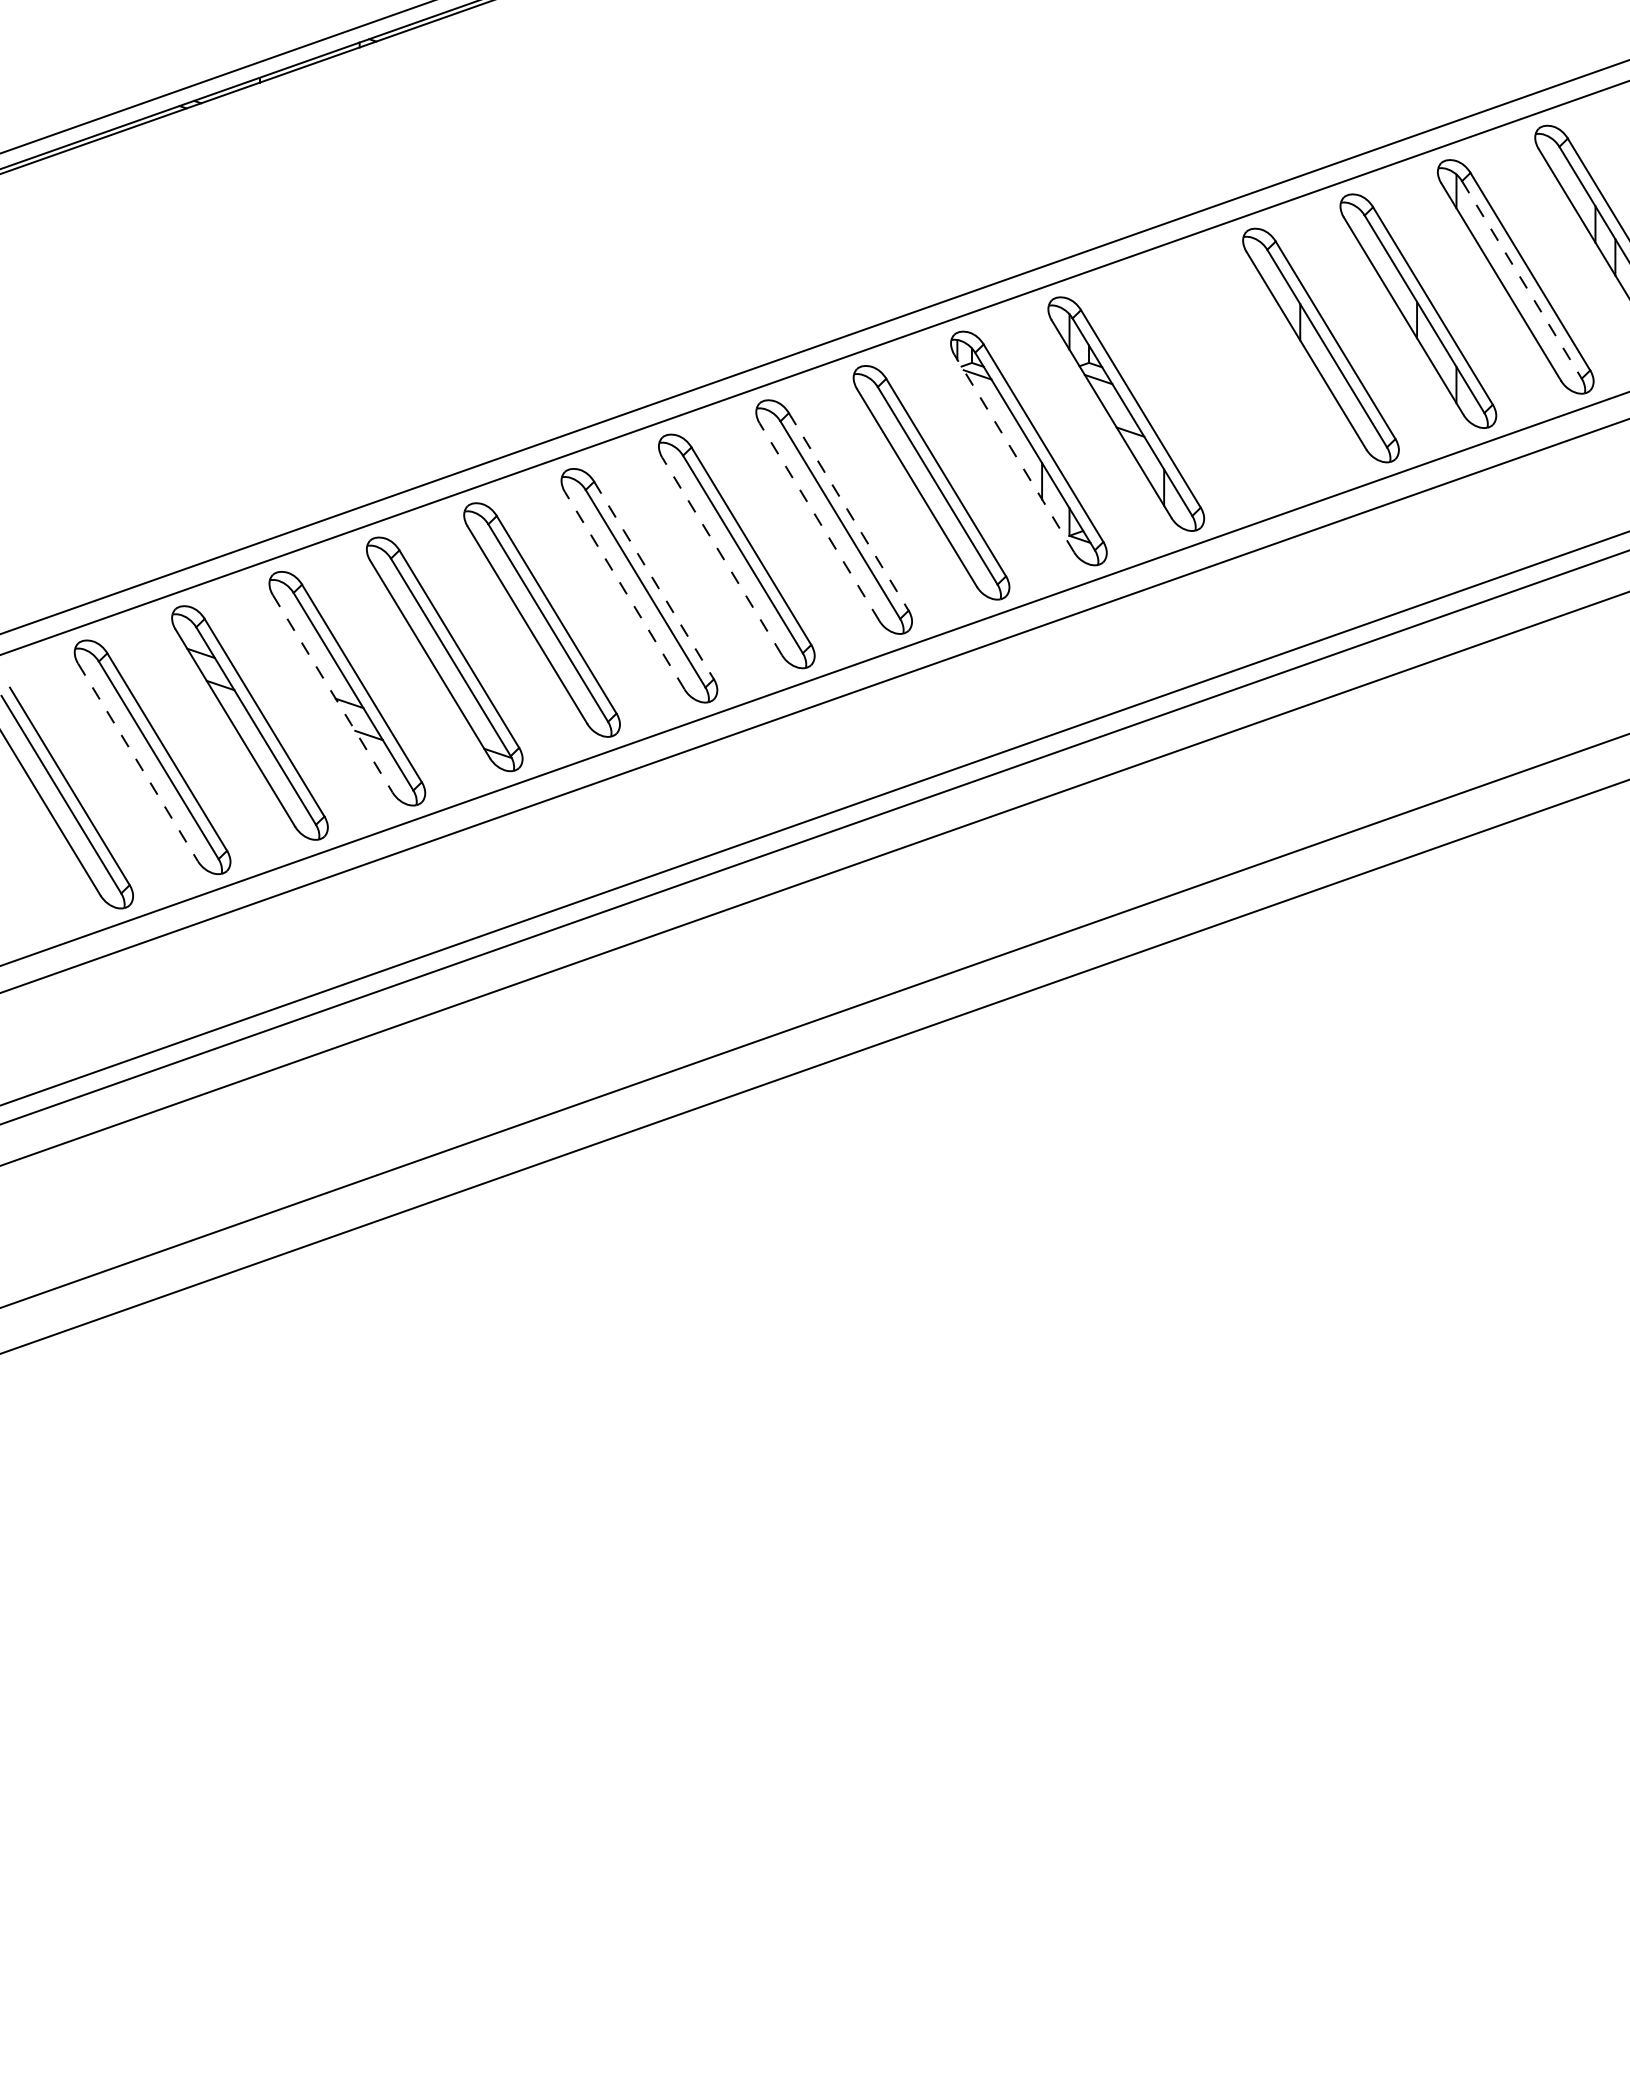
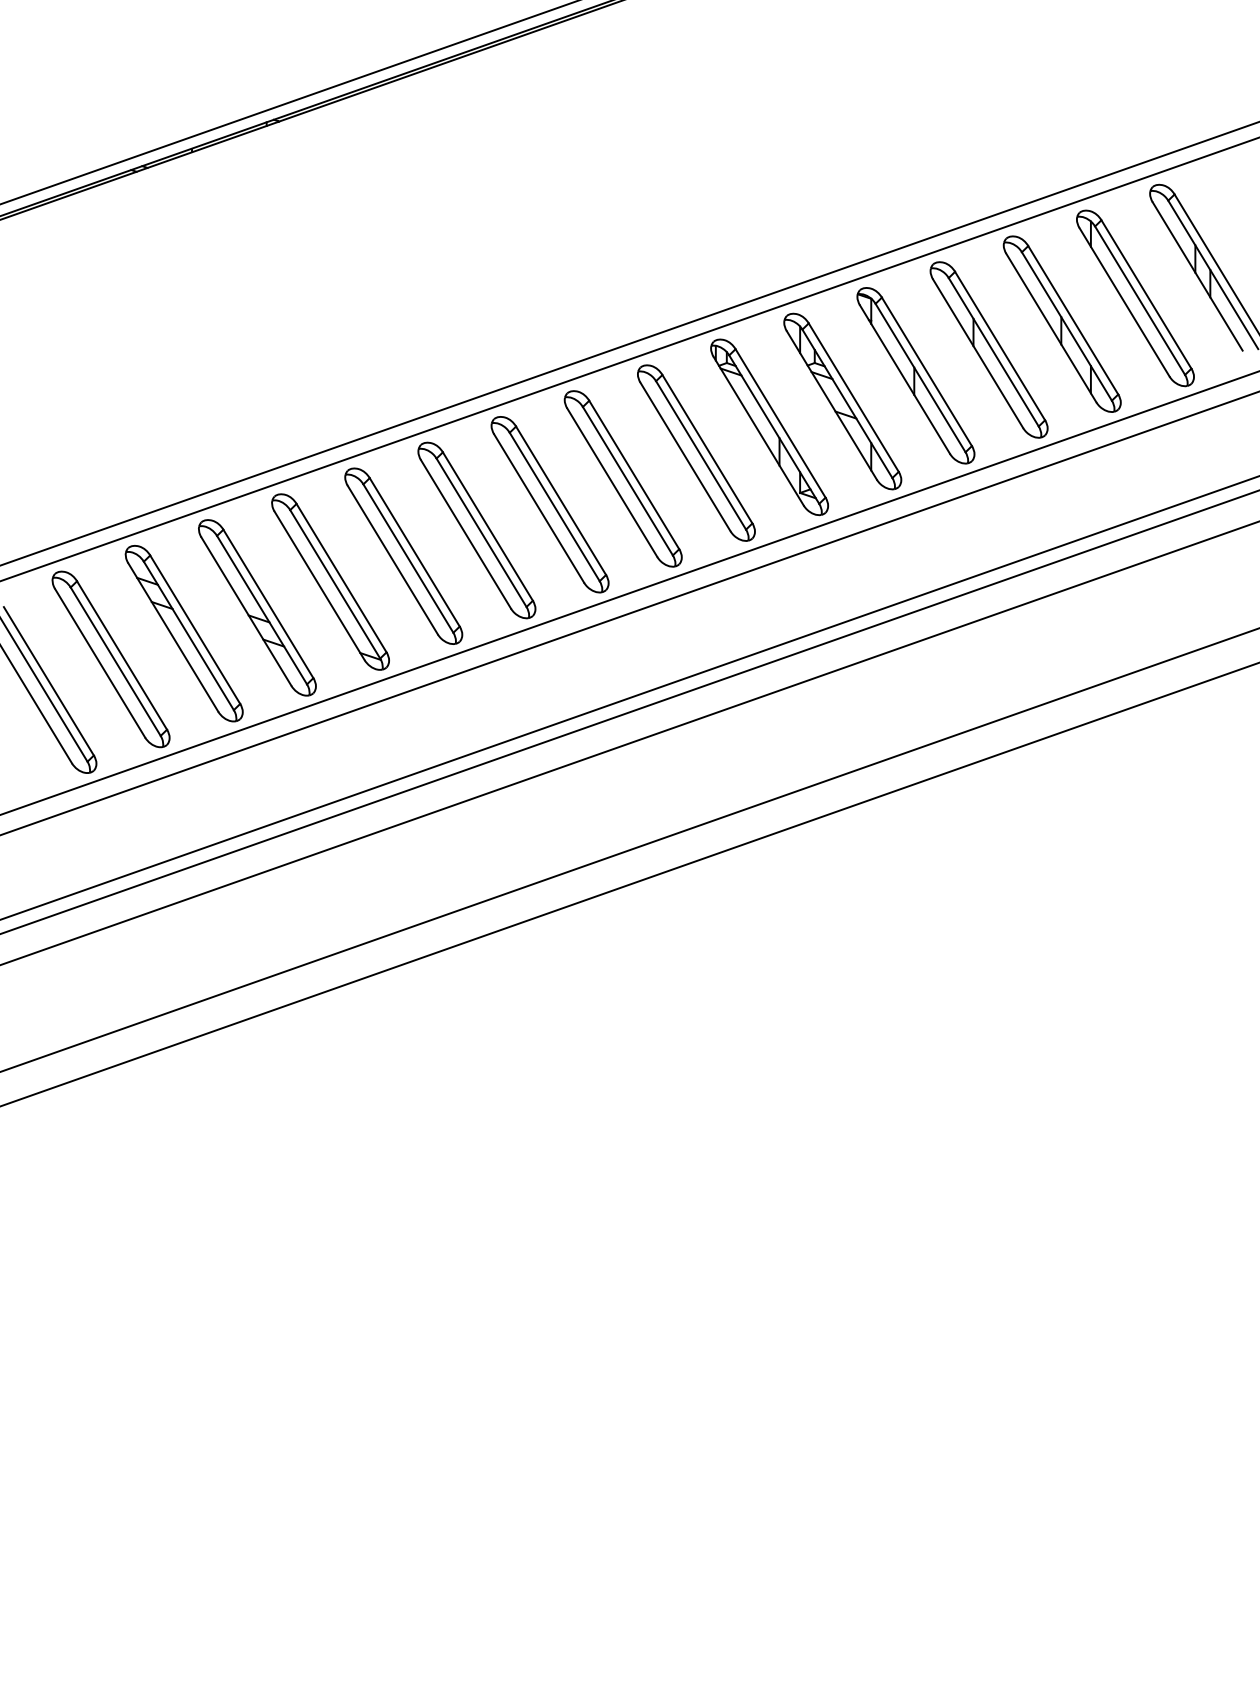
line: (1522, 279) -> (1140, 300), dashed -> solid
part: (1223, 379) -> (915, 375), added
line: (1014, 454) -> (758, 431), dashed -> solid
line: (849, 512) -> (634, 475), dashed -> solid
line: (819, 521) -> (612, 482), dashed -> solid
line: (722, 556) -> (539, 508), dashed -> solid
line: (653, 580) -> (487, 526), dashed -> solid
line: (624, 591) -> (465, 534), dashed -> solid
line: (332, 693) -> (246, 611), dashed -> solid
line: (138, 762) -> (100, 663), dashed -> solid

